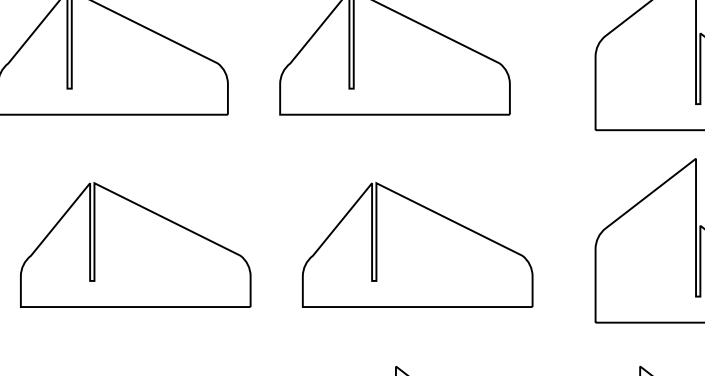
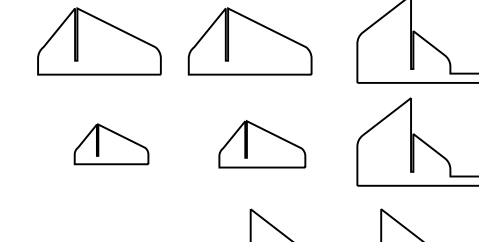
part: (135, 245) -> (111, 144), size x0.6
part: (418, 245) -> (262, 144), size x0.7

